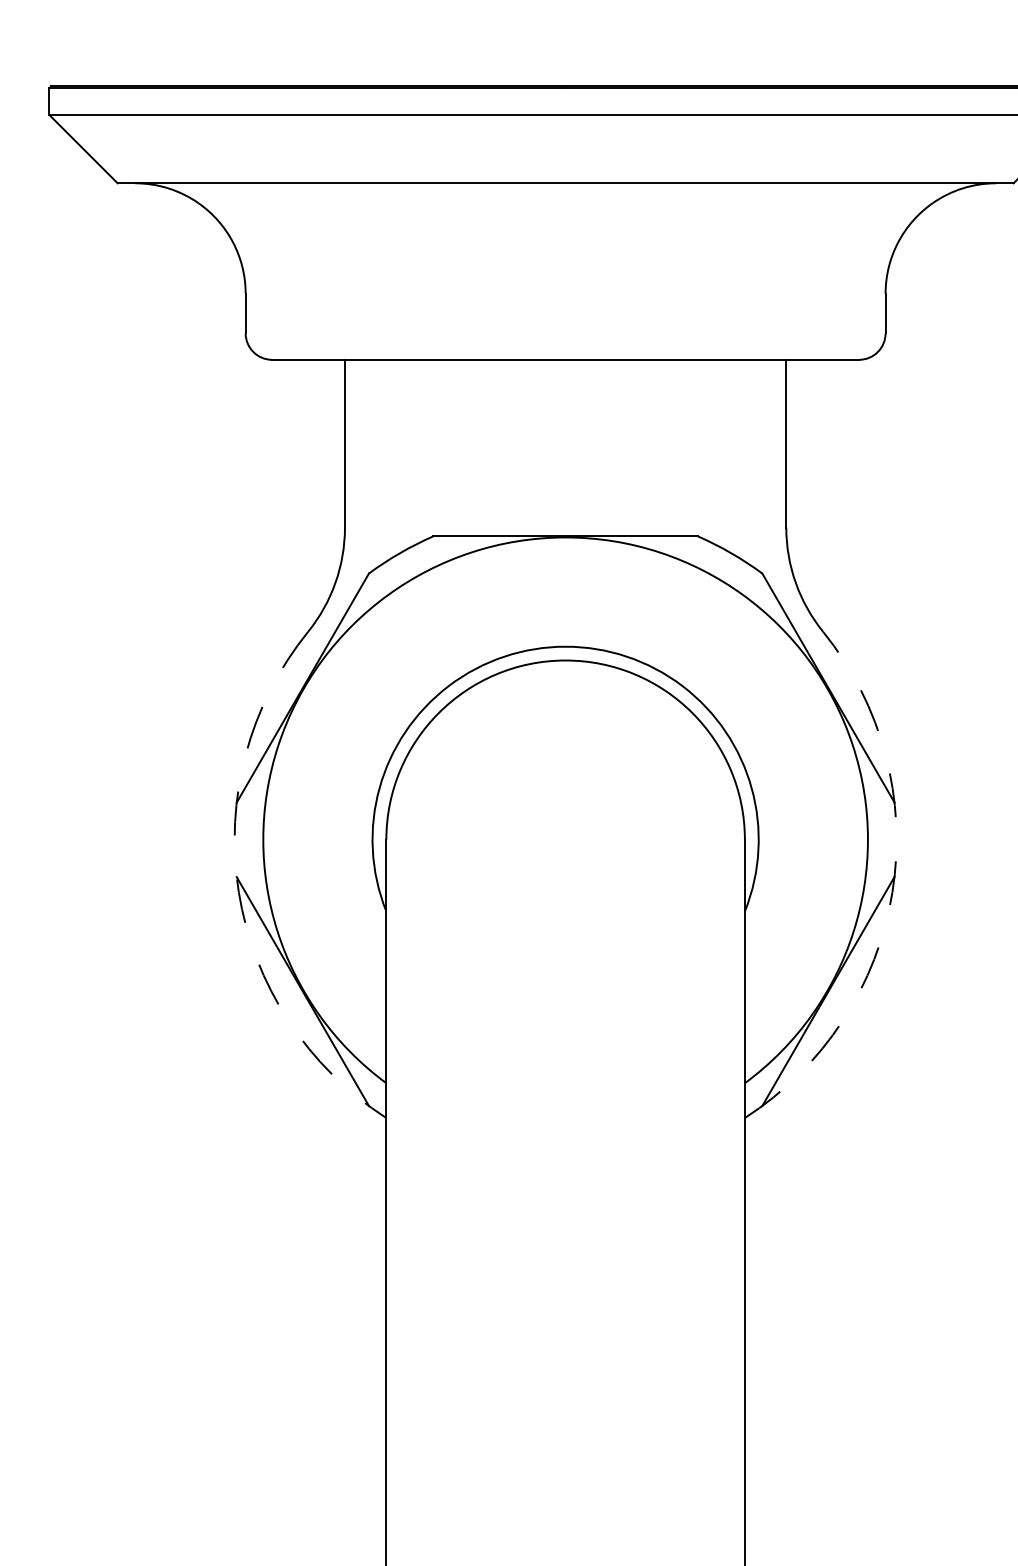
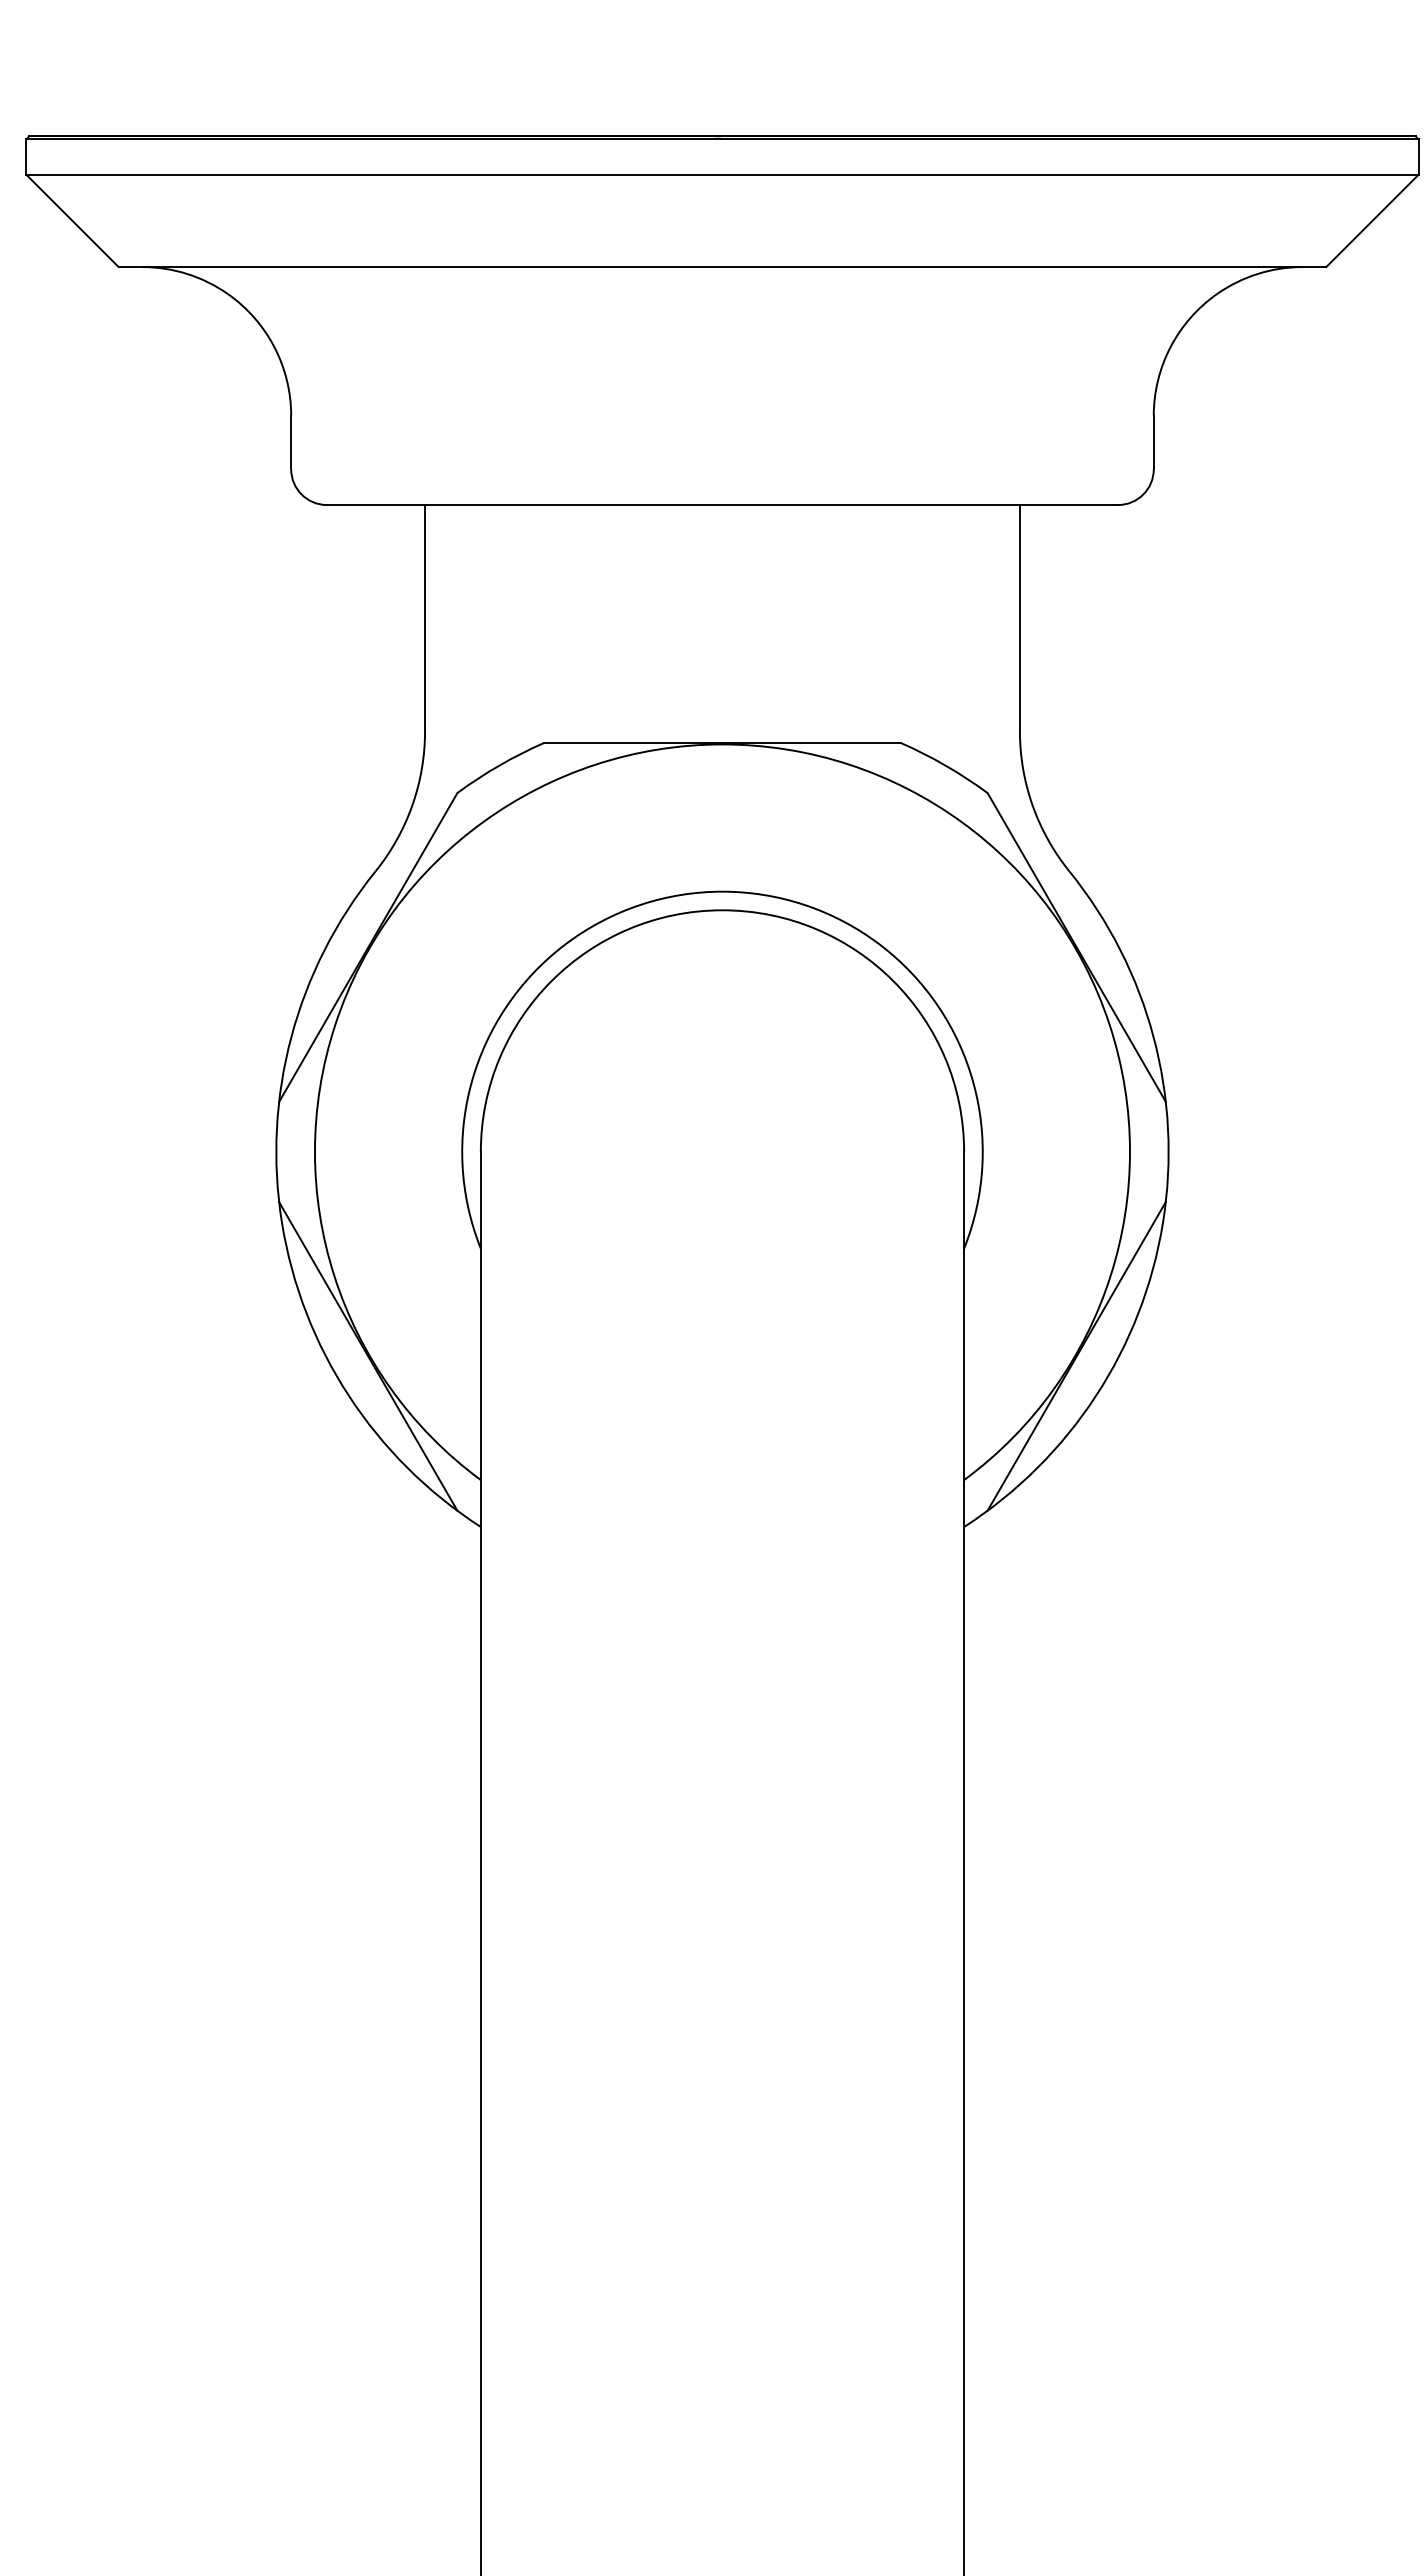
arc: (238, 892) -> (281, 1222), dashed -> solid
arc: (892, 892) -> (1162, 1222), dashed -> solid

